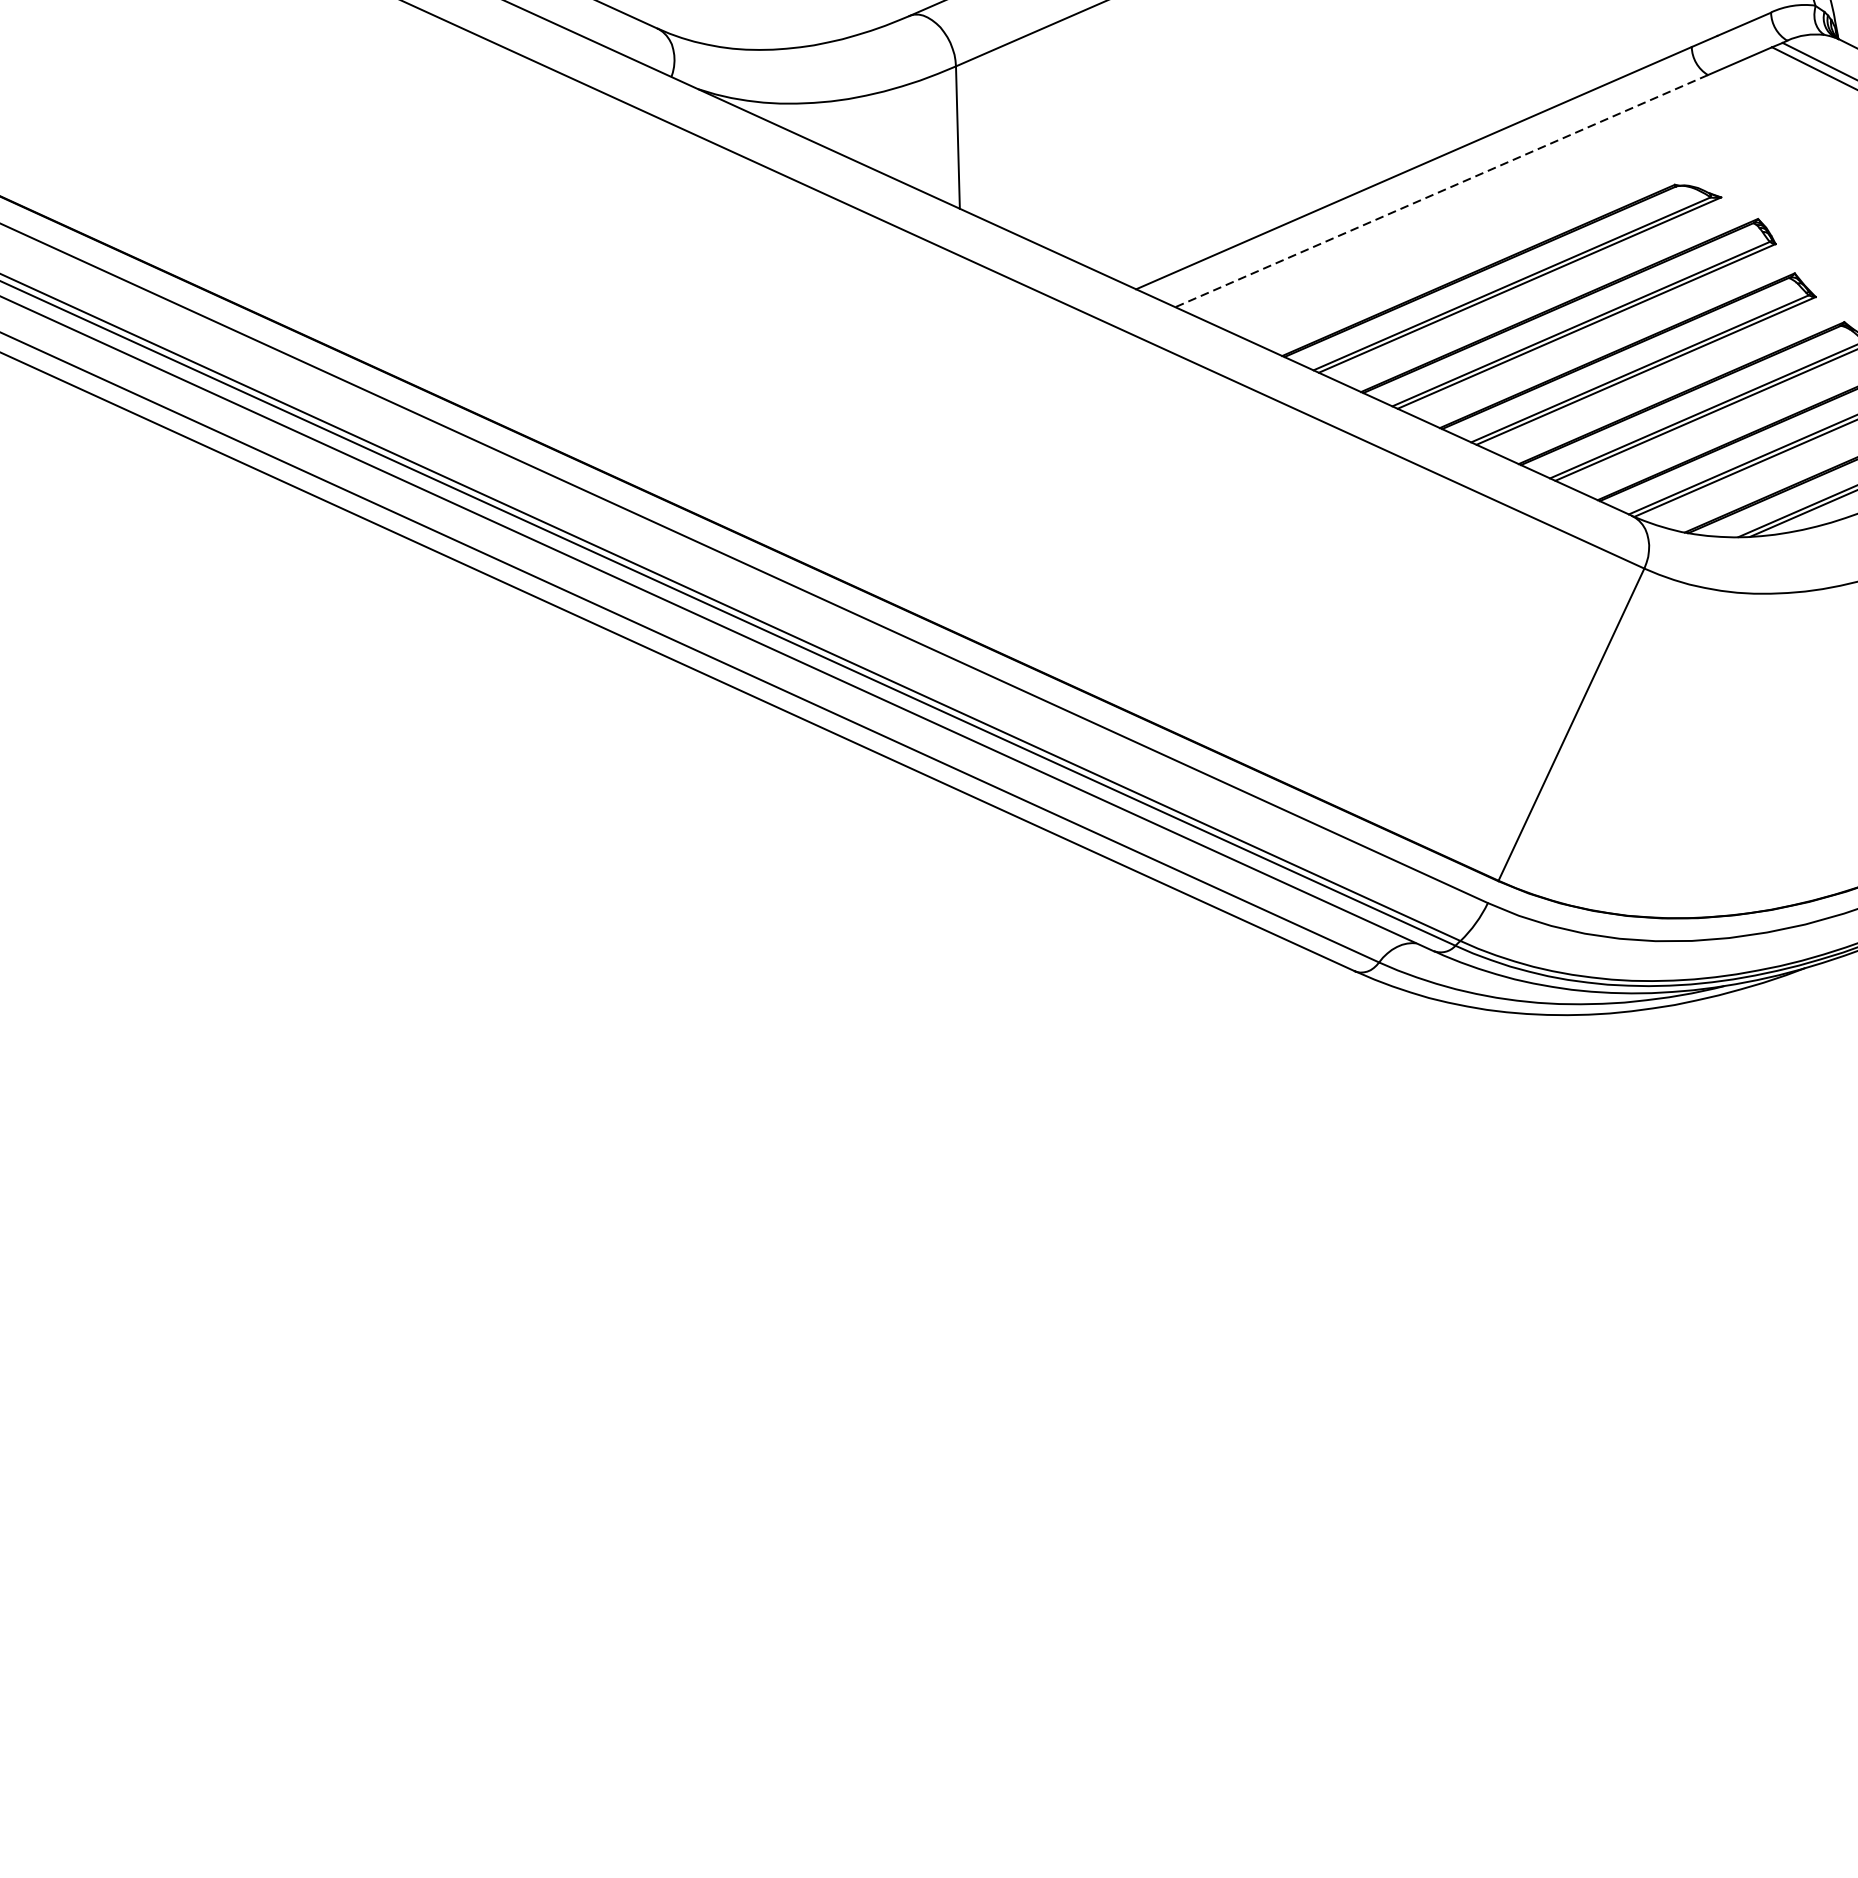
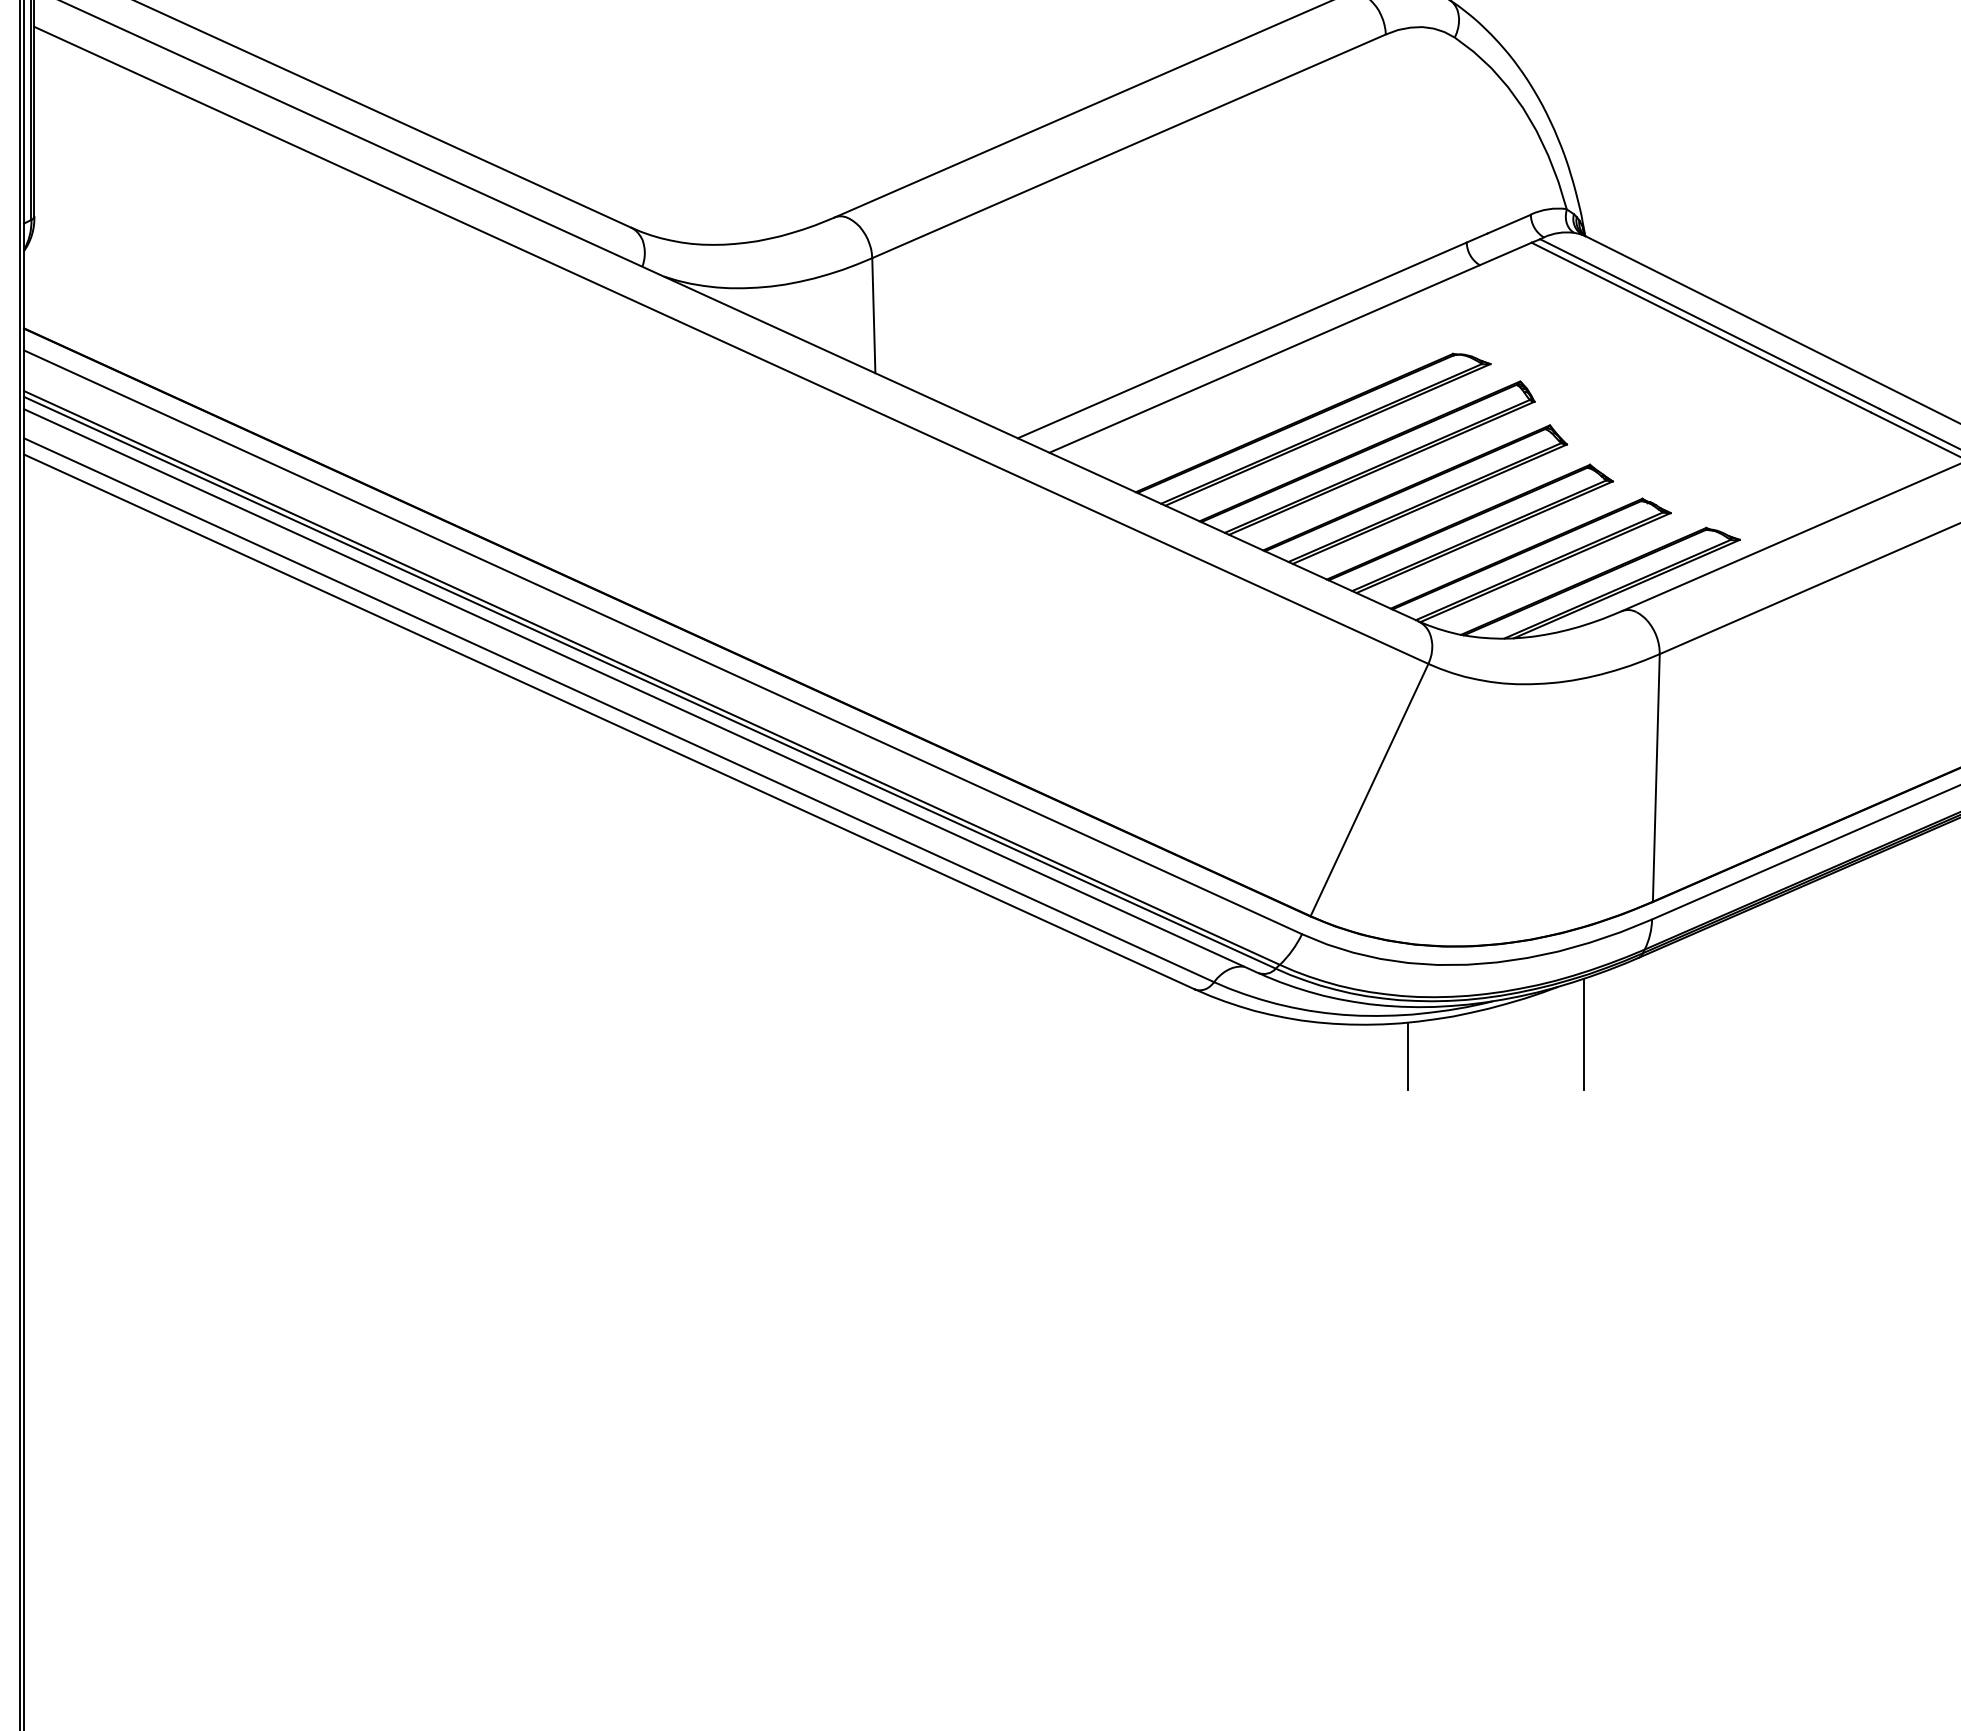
line: (1441, 190) -> (1264, 358), dashed -> solid
line: (1836, 1025) -> (1583, 1033), added
line: (1619, 1053) -> (1408, 1055), added

